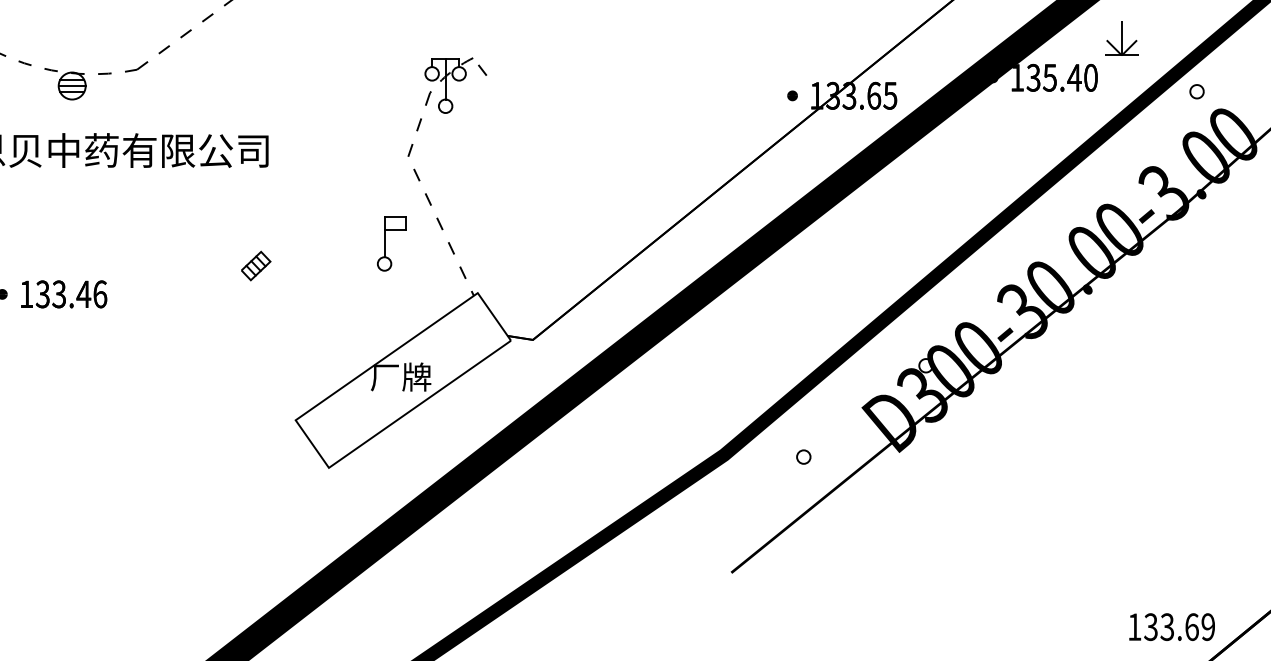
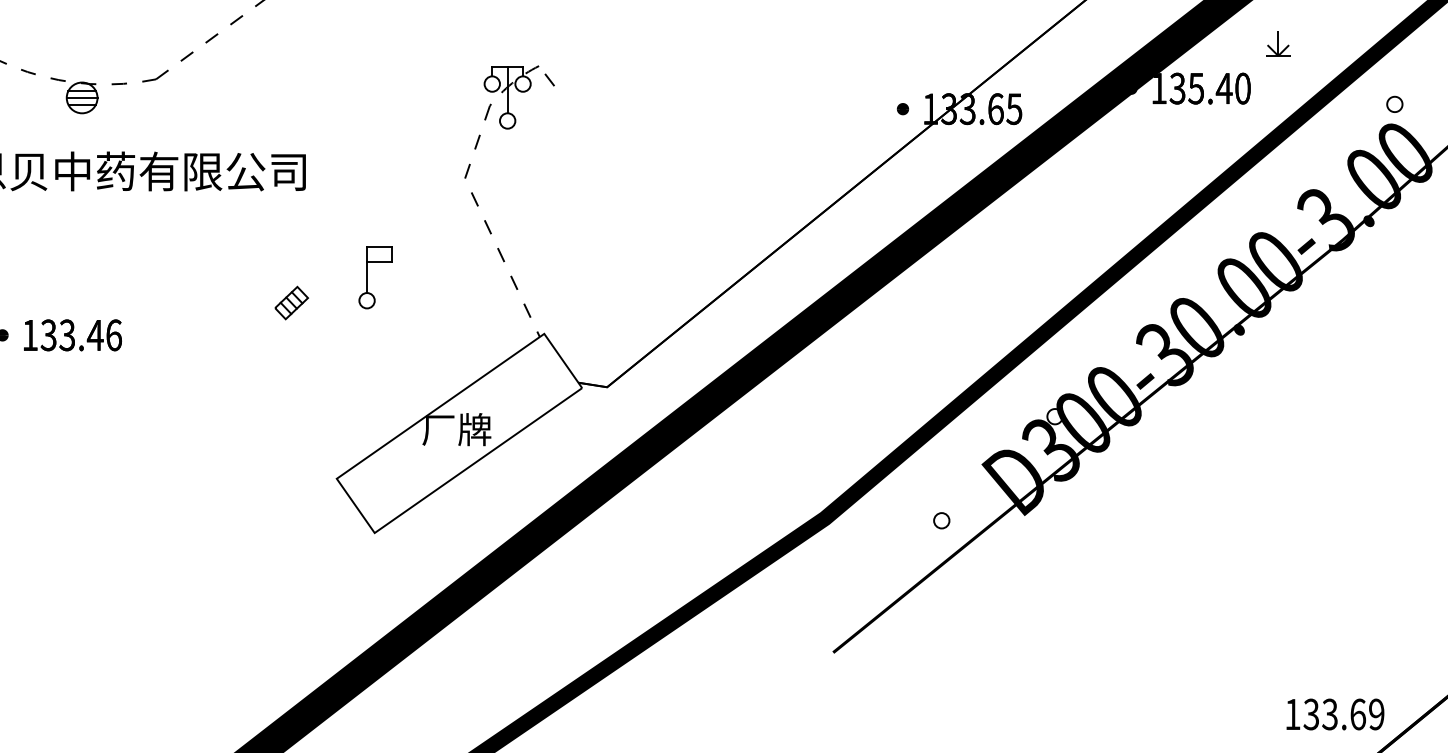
part: (1122, 38) -> (1278, 43), size x0.62
part: (1196, 90) -> (1394, 103), moved
part: (384, 243) -> (367, 277), moved
part: (803, 456) -> (941, 520), moved

